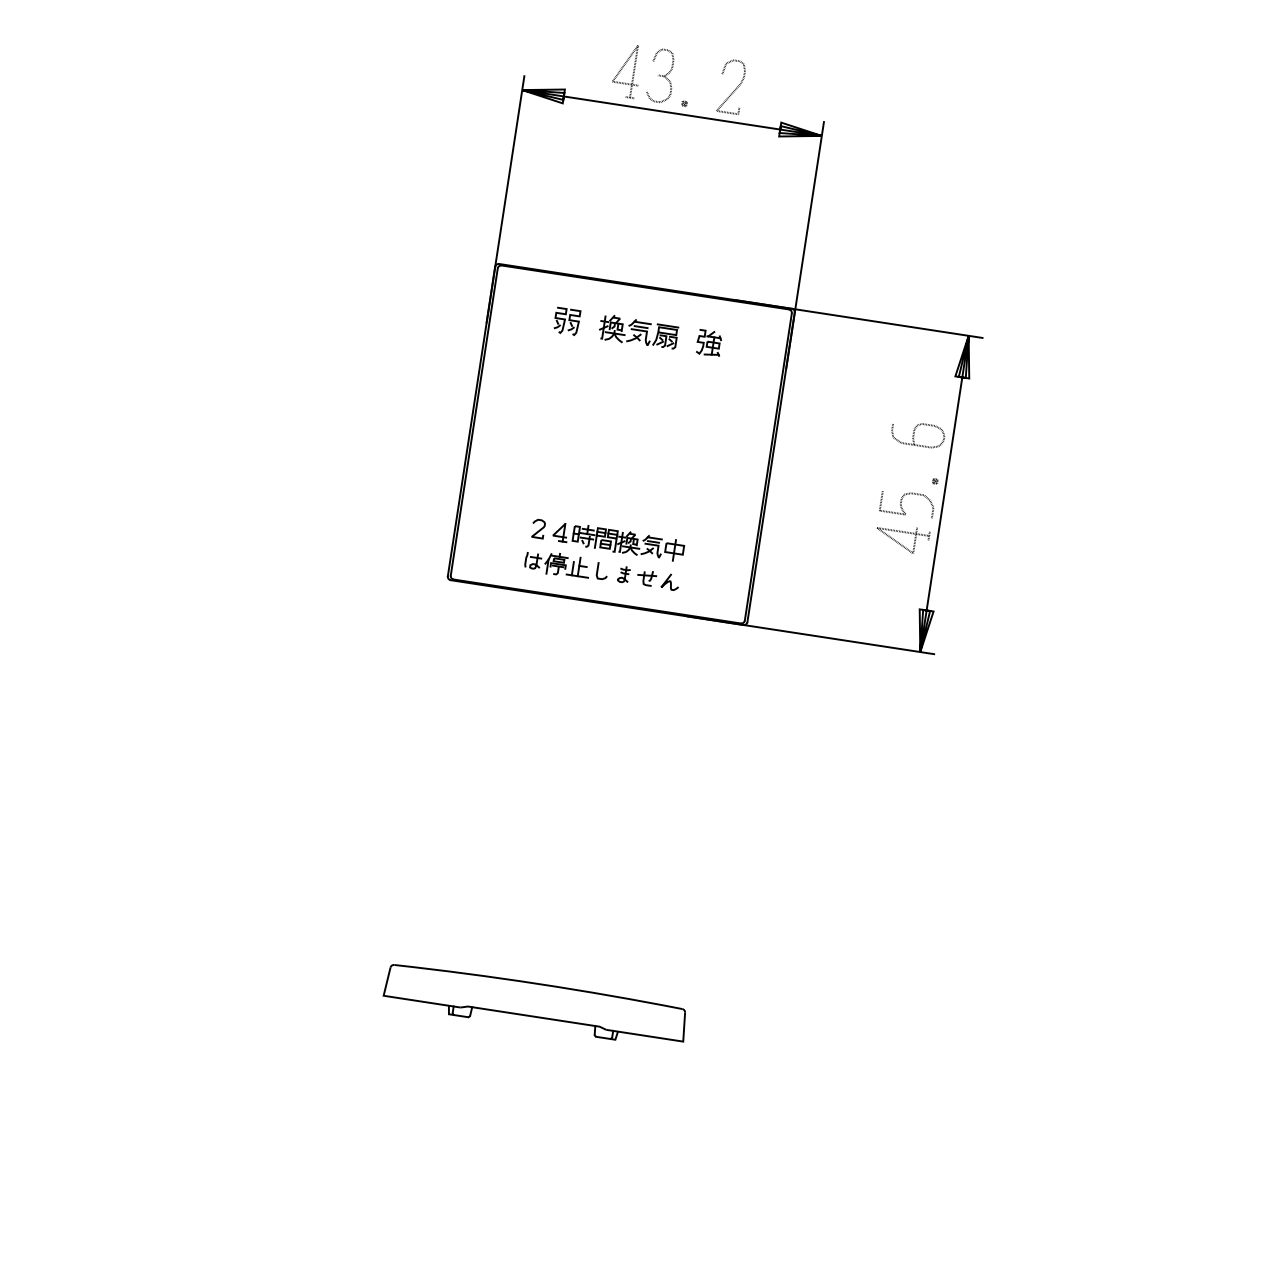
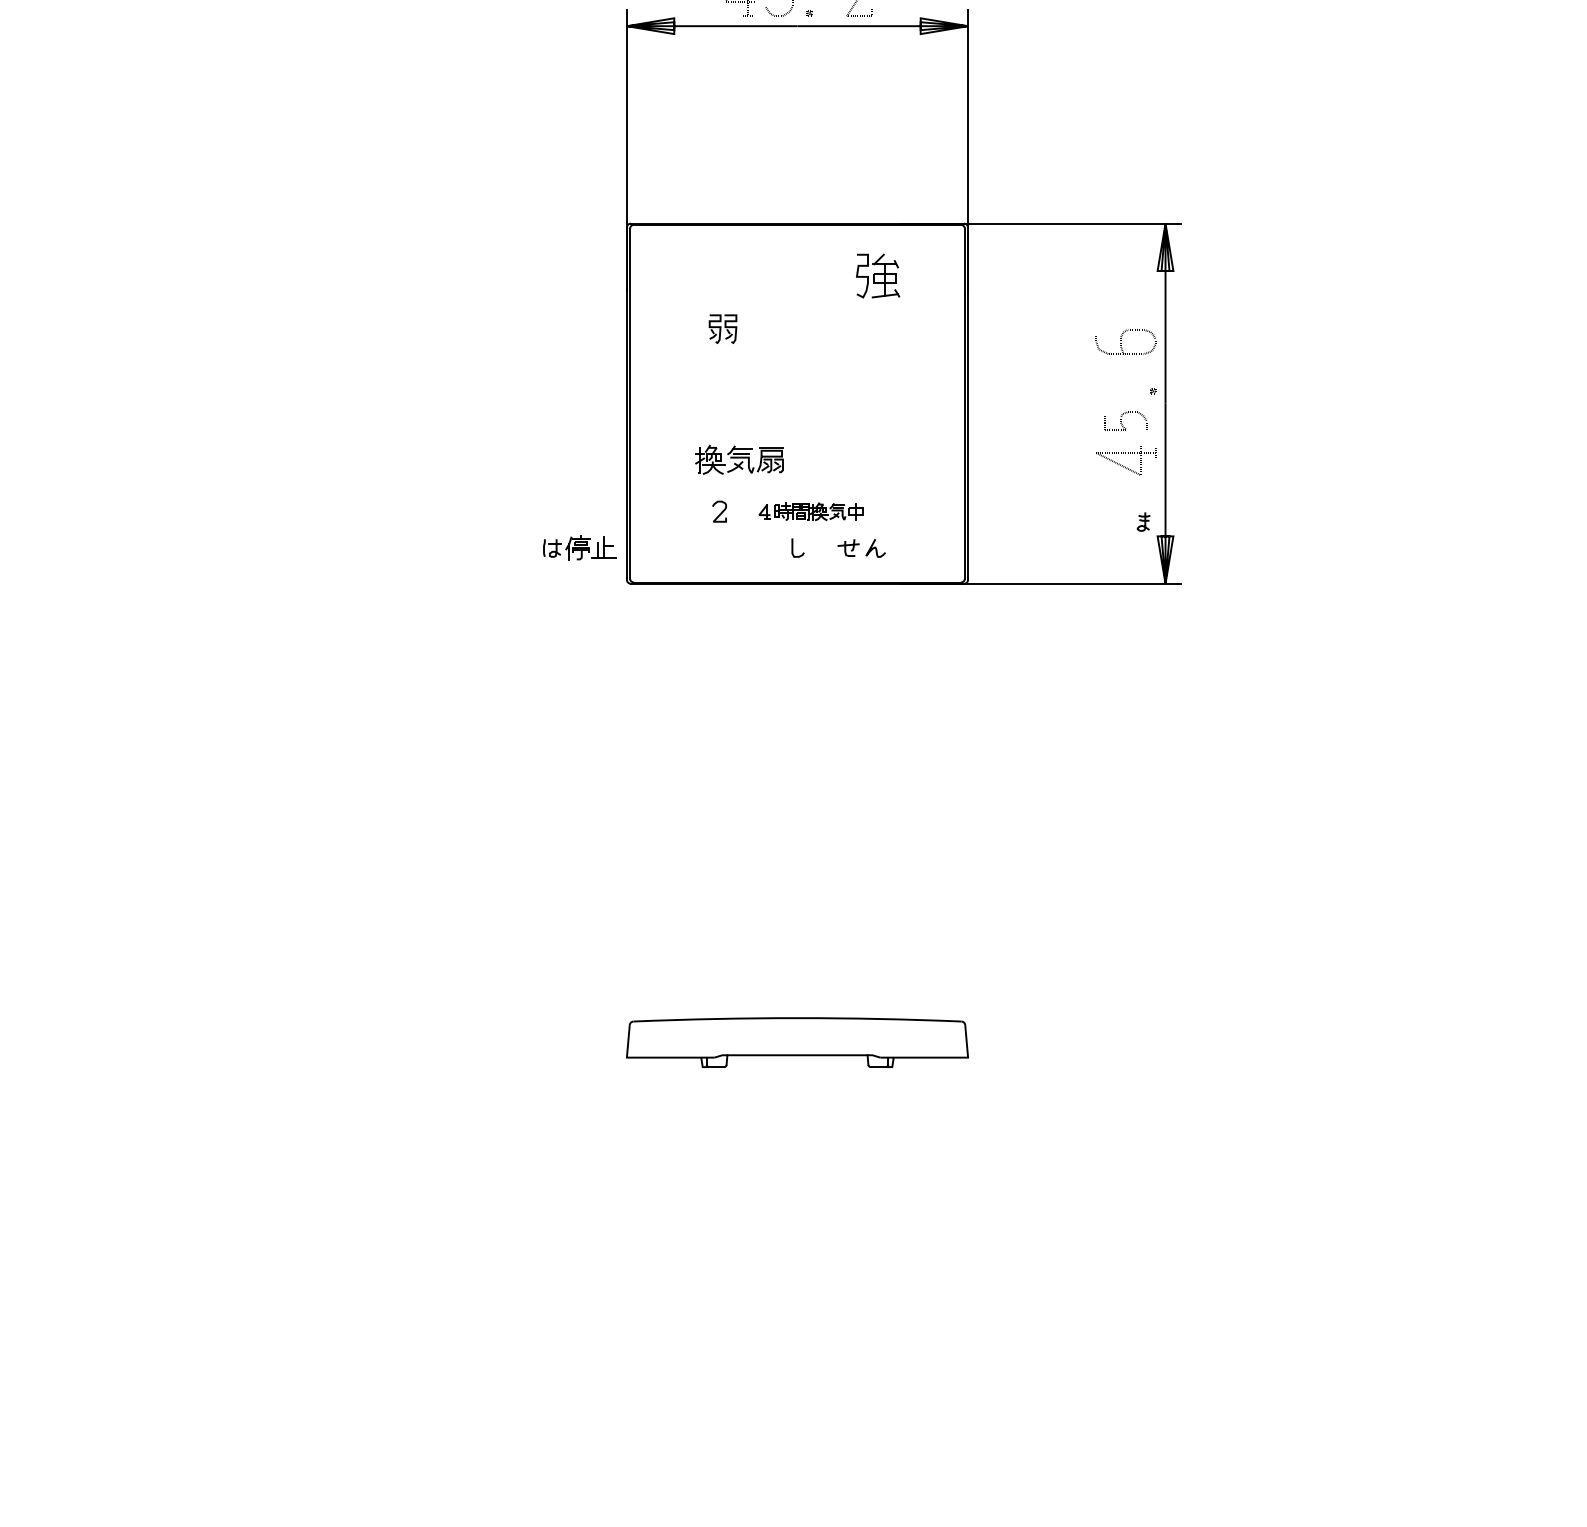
part: (566, 320) -> (722, 328), moved
part: (638, 331) -> (739, 459), moved
part: (709, 342) -> (878, 275), size x1.6
part: (907, 503) -> (1125, 420), size x0.7
part: (618, 540) -> (810, 511), size x0.7
part: (557, 563) -> (579, 547), moved
part: (623, 574) -> (1143, 521), moved

